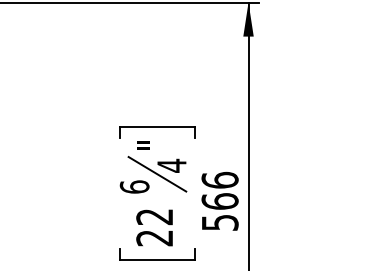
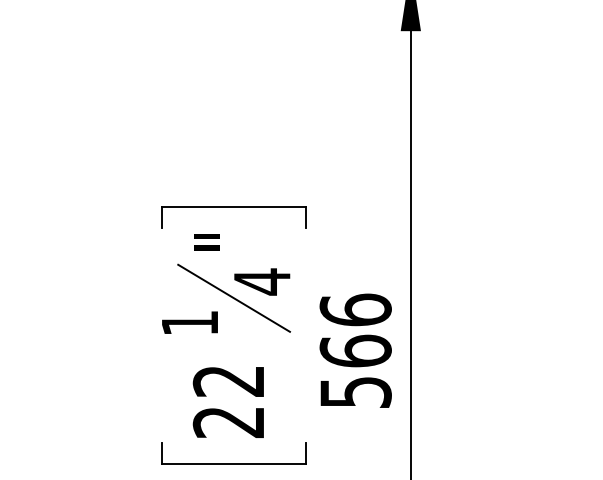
text: (134, 186) -> (189, 322), 6 -> 1

